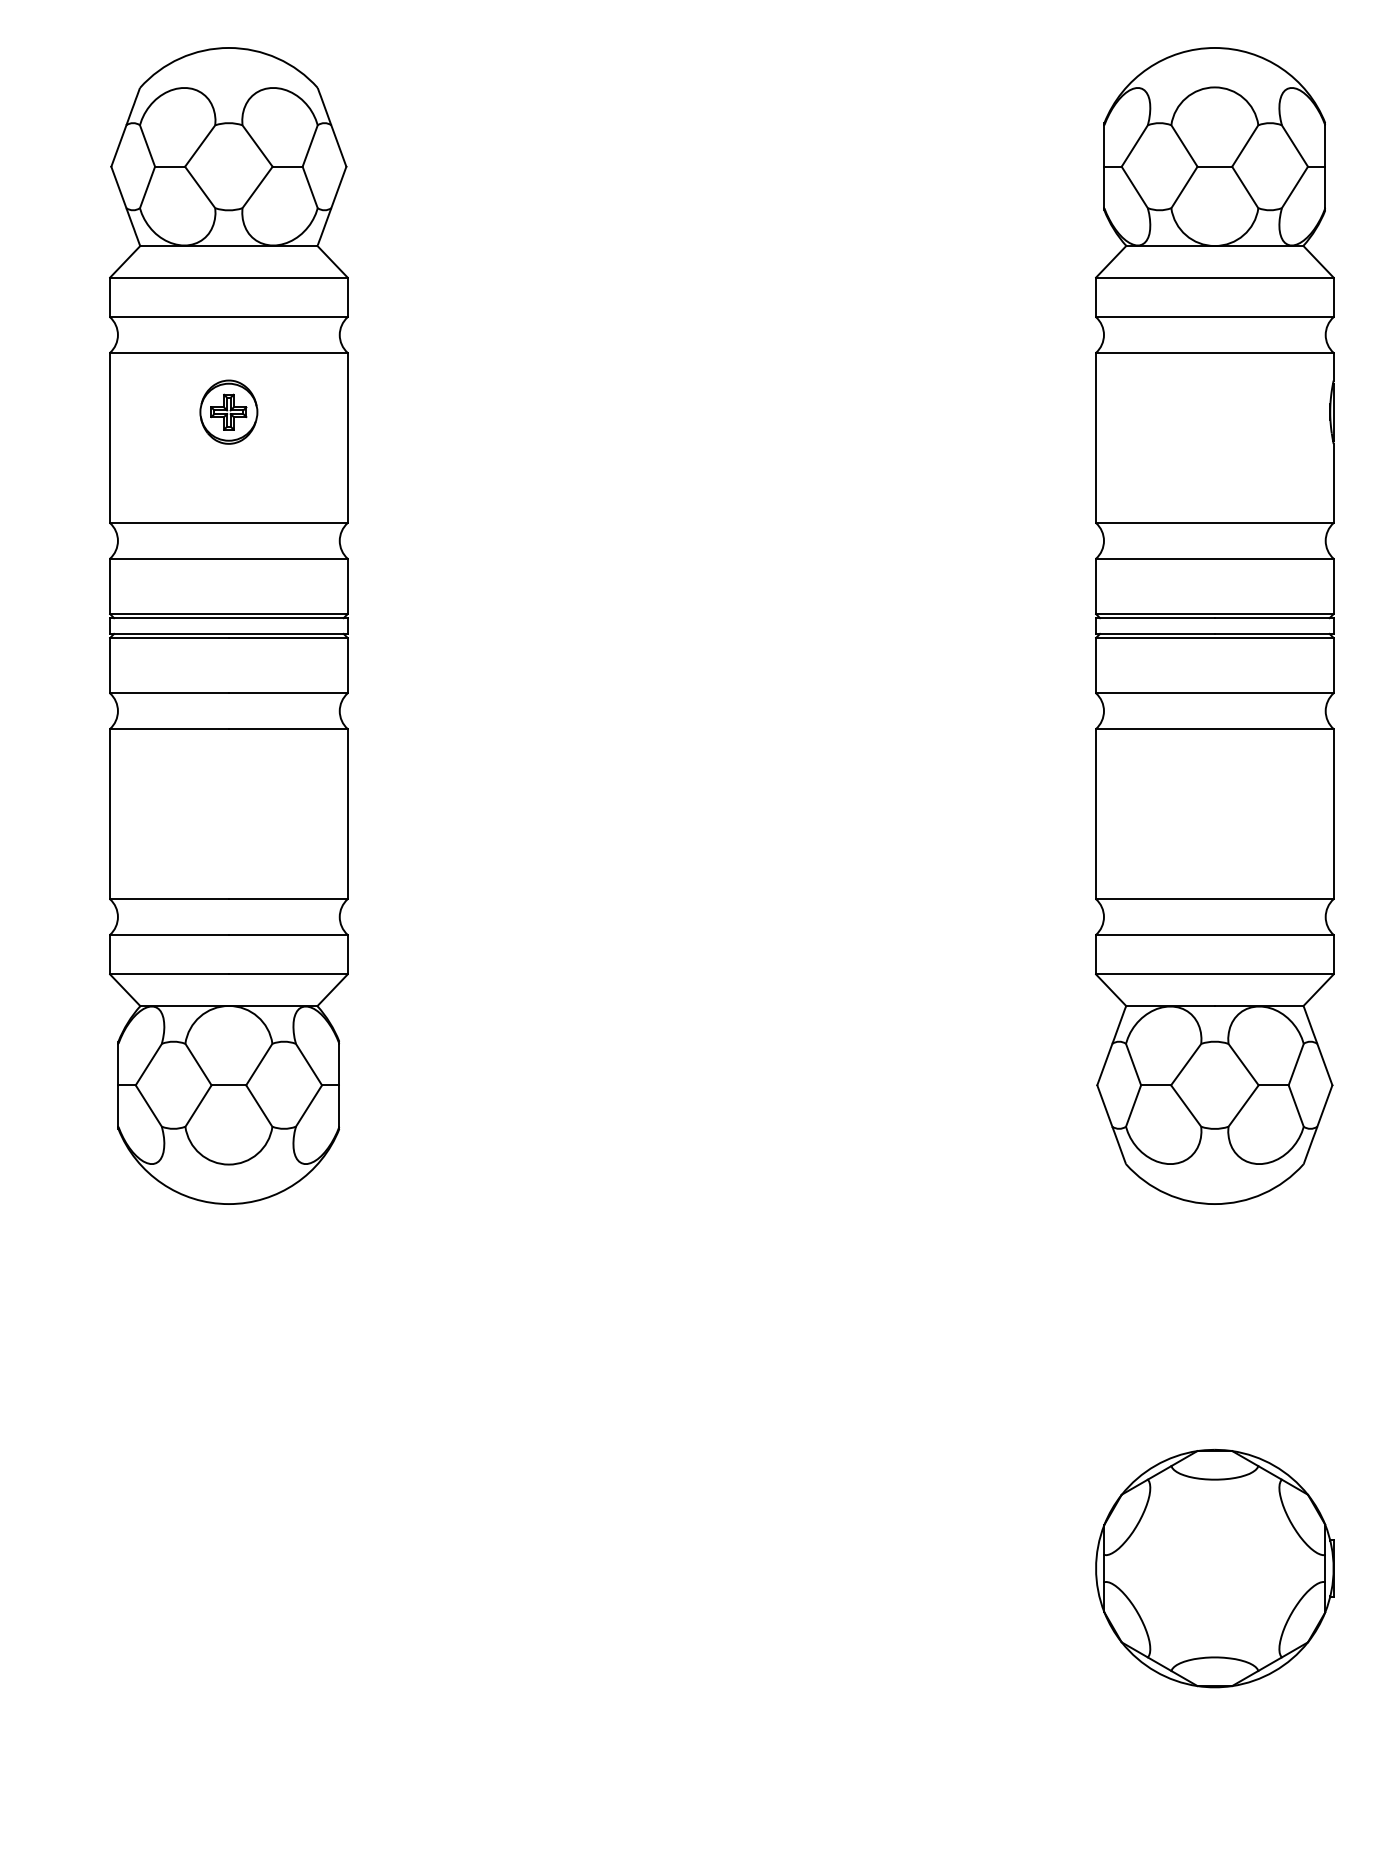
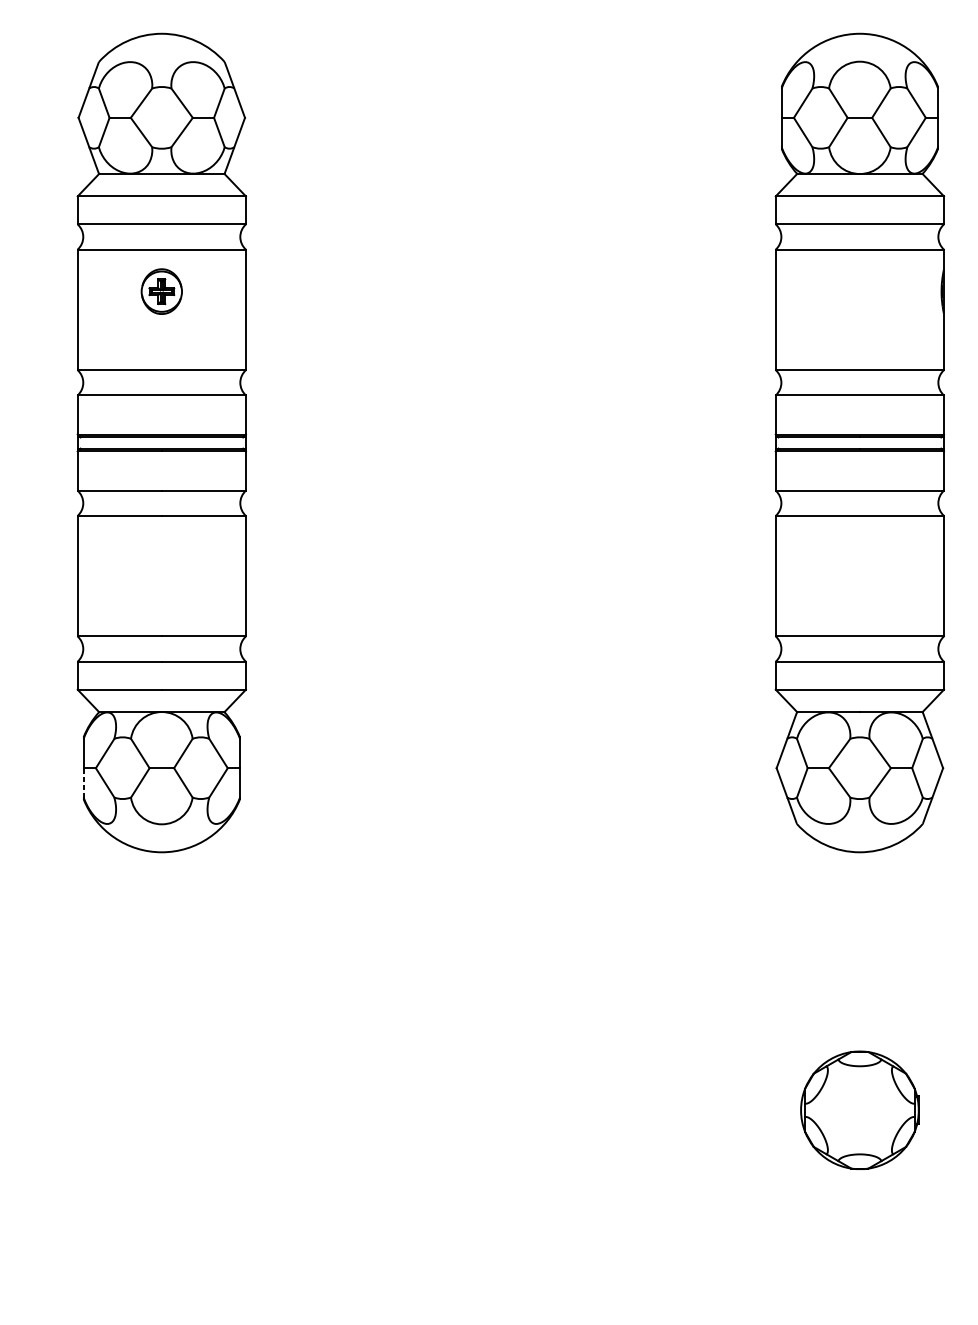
line: (118, 1106) -> (83, 783), solid -> dashed
part: (1214, 1568) -> (859, 1110), size x0.7

